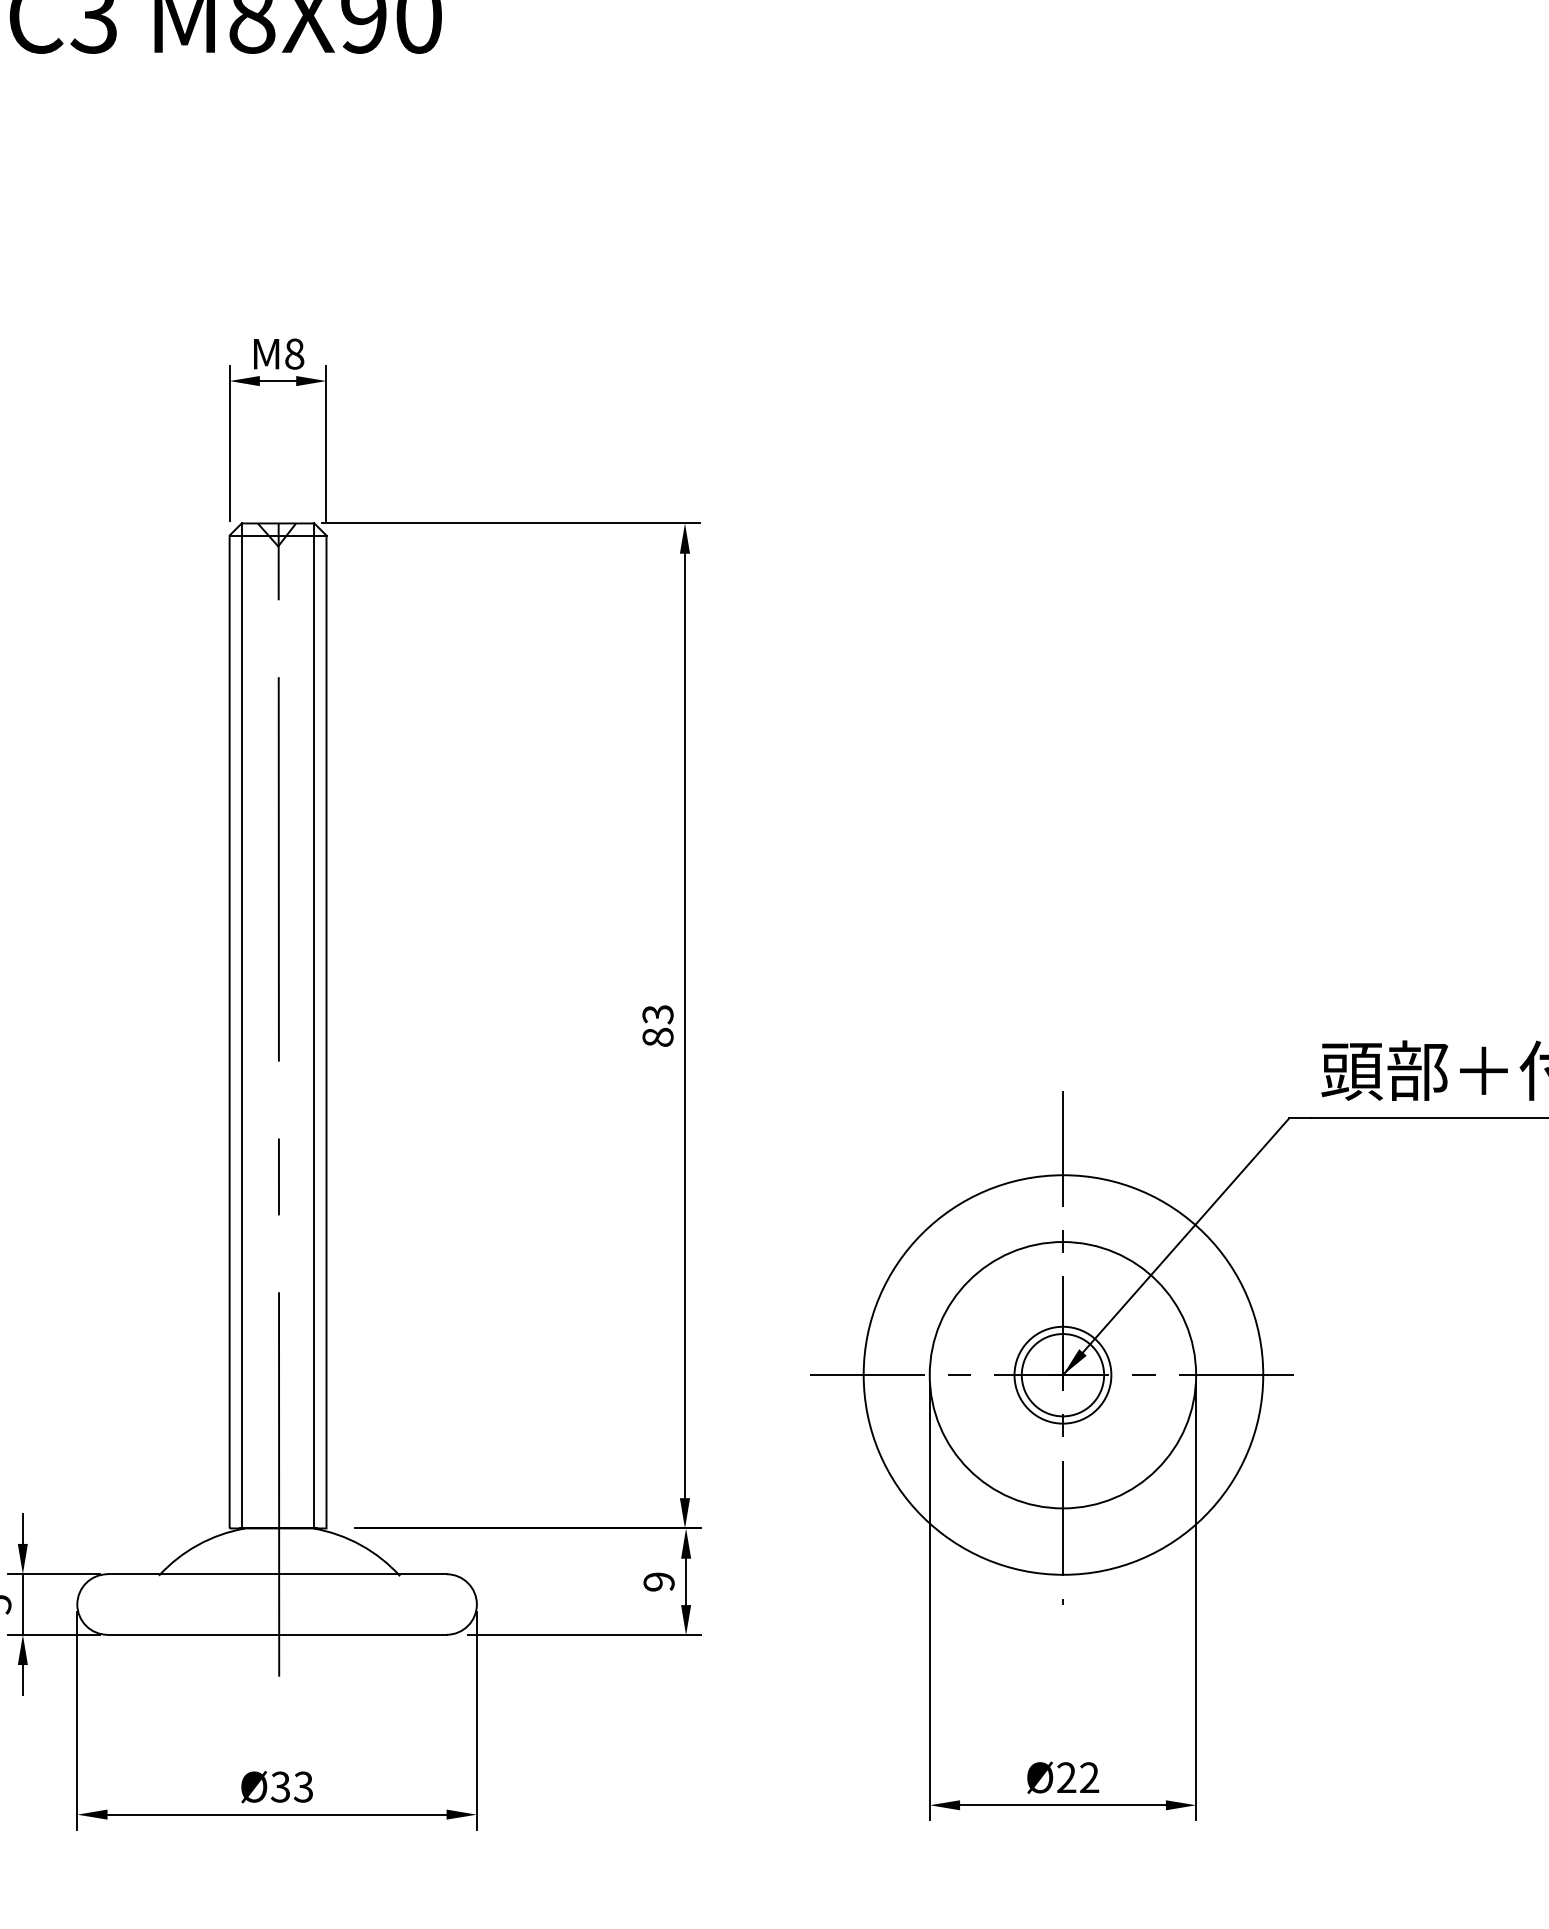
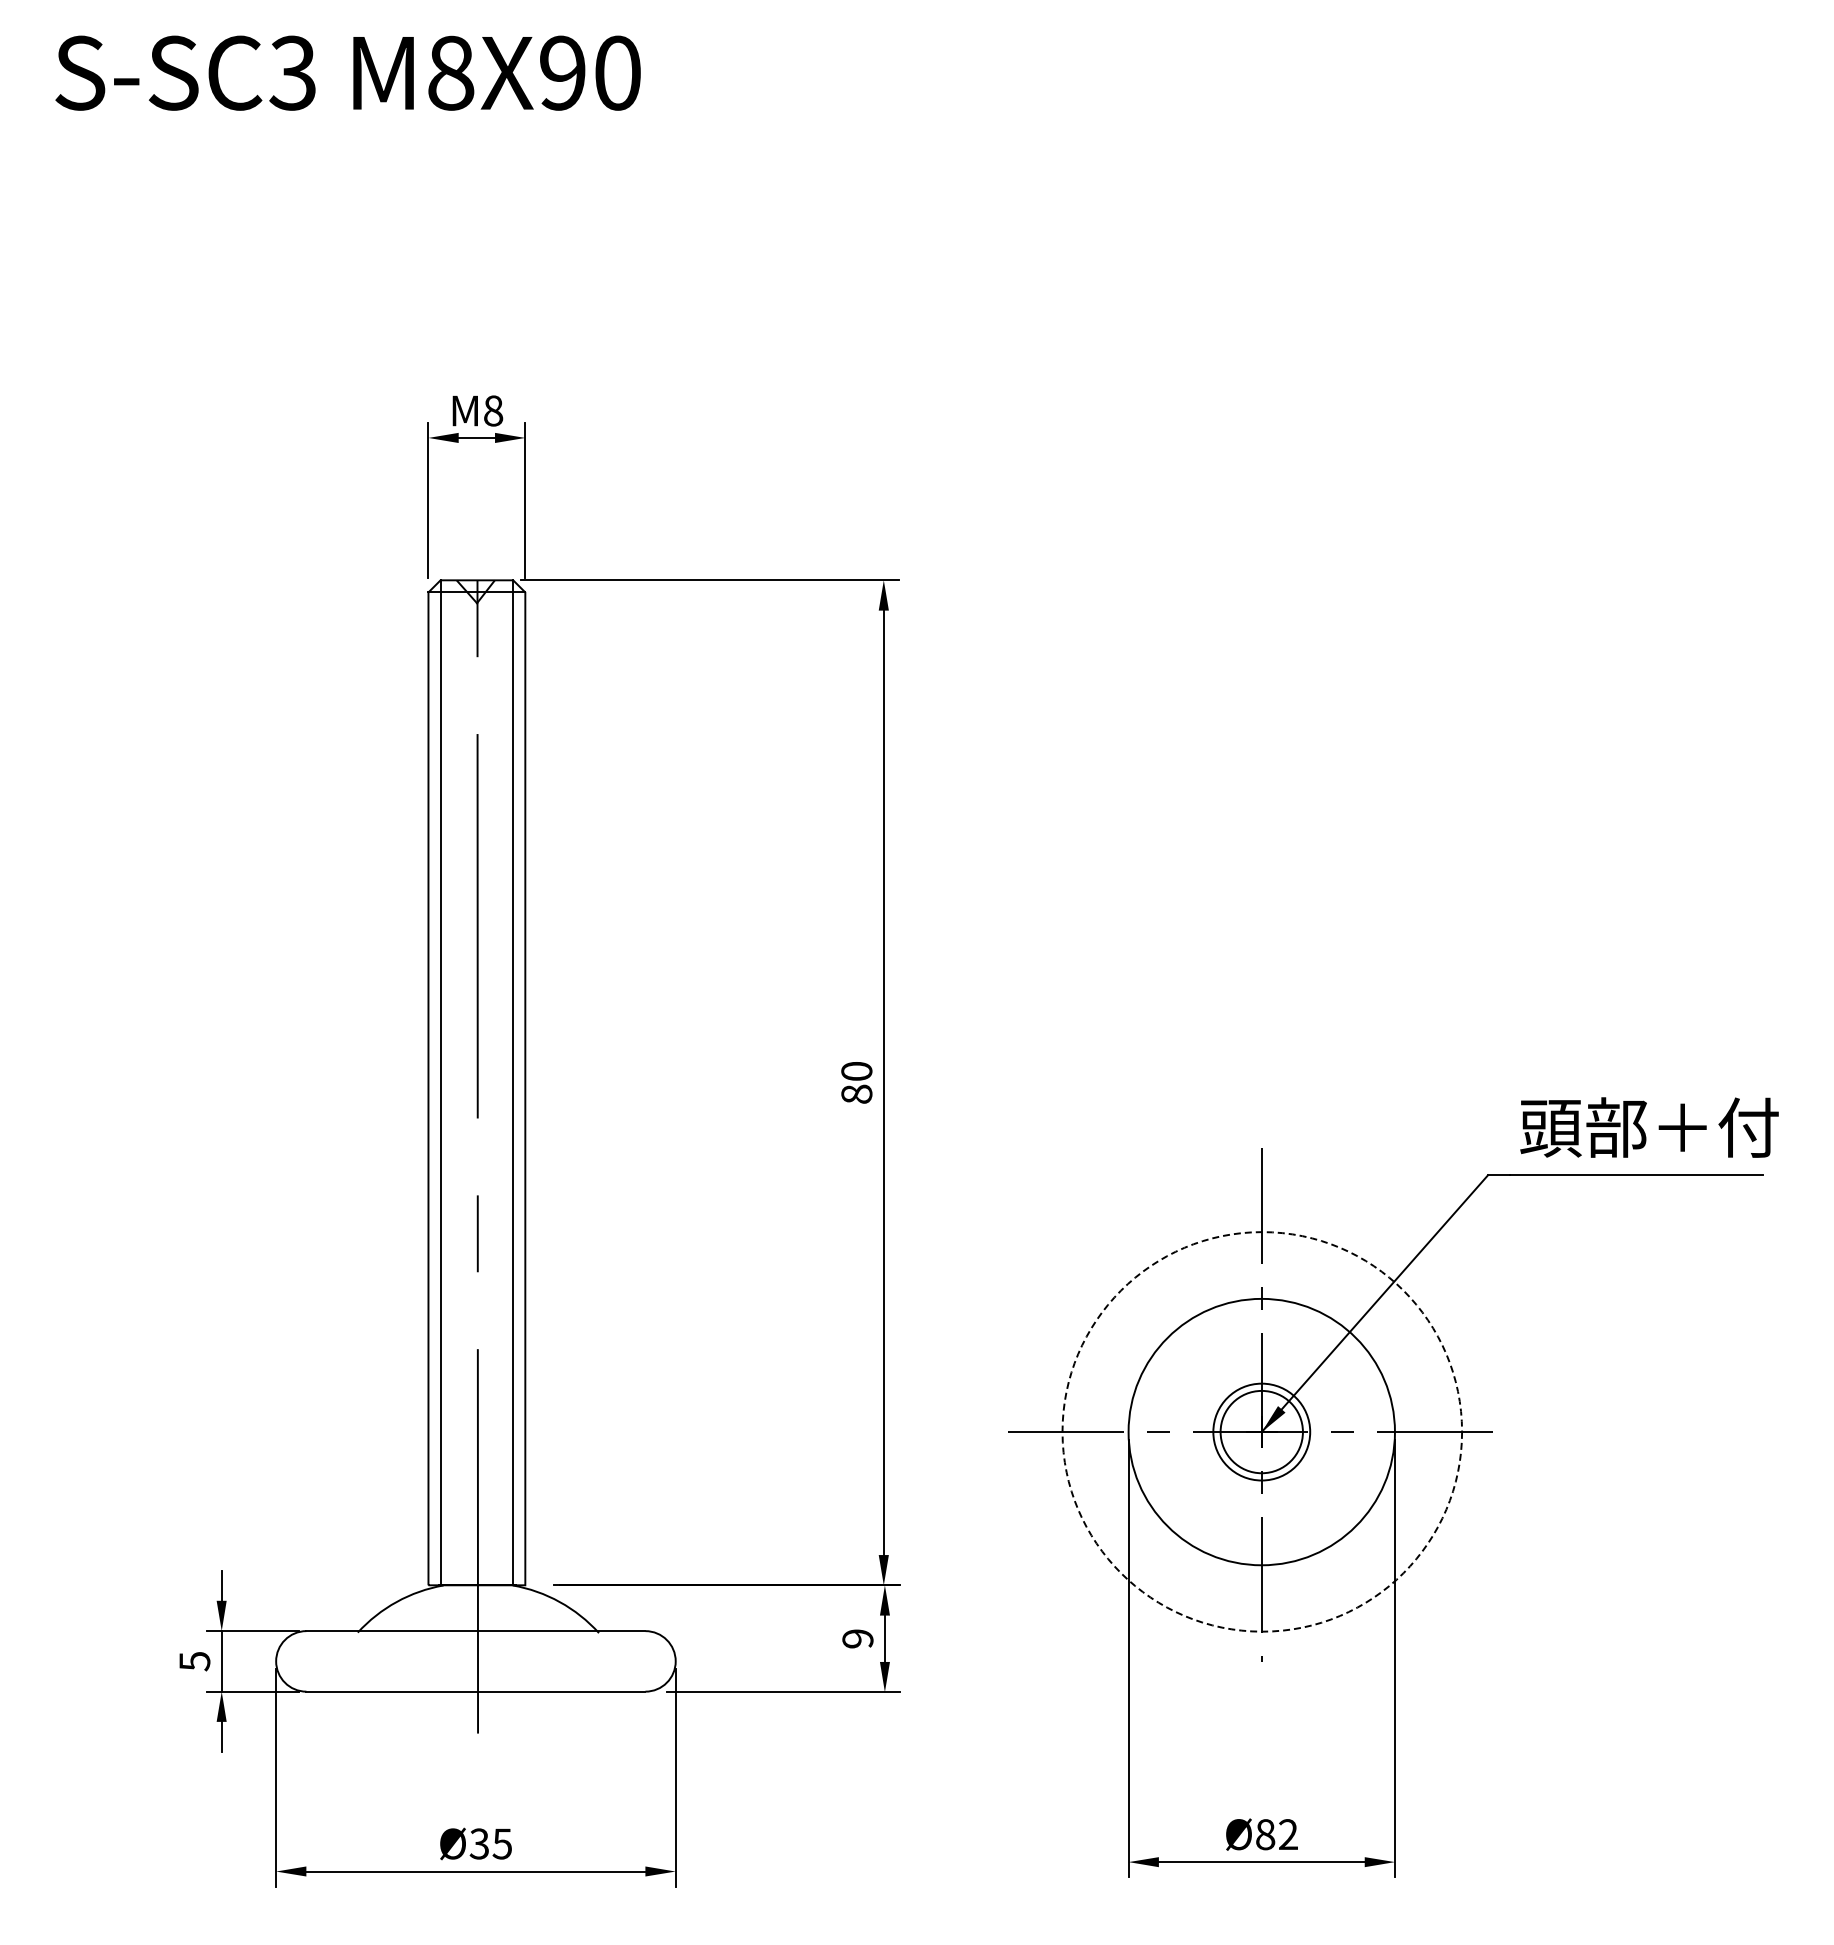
text: (657, 1014) -> (856, 1071), 83 -> 80
circle: (1063, 1374) -> (1262, 1431), solid -> dashed
text: (1066, 1777) -> (1265, 1834), Ø22 -> Ø82
text: (303, 1786) -> (502, 1843), Ø33 -> Ø35

